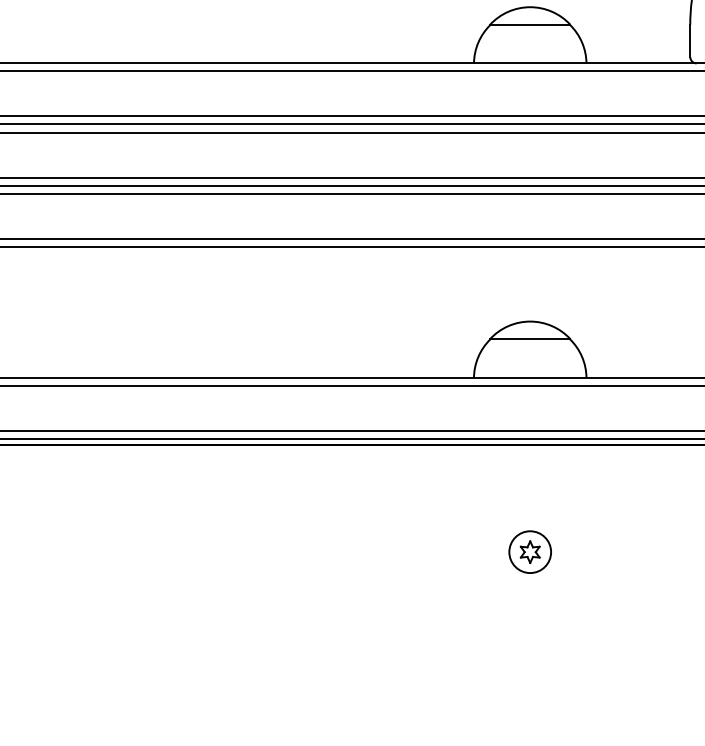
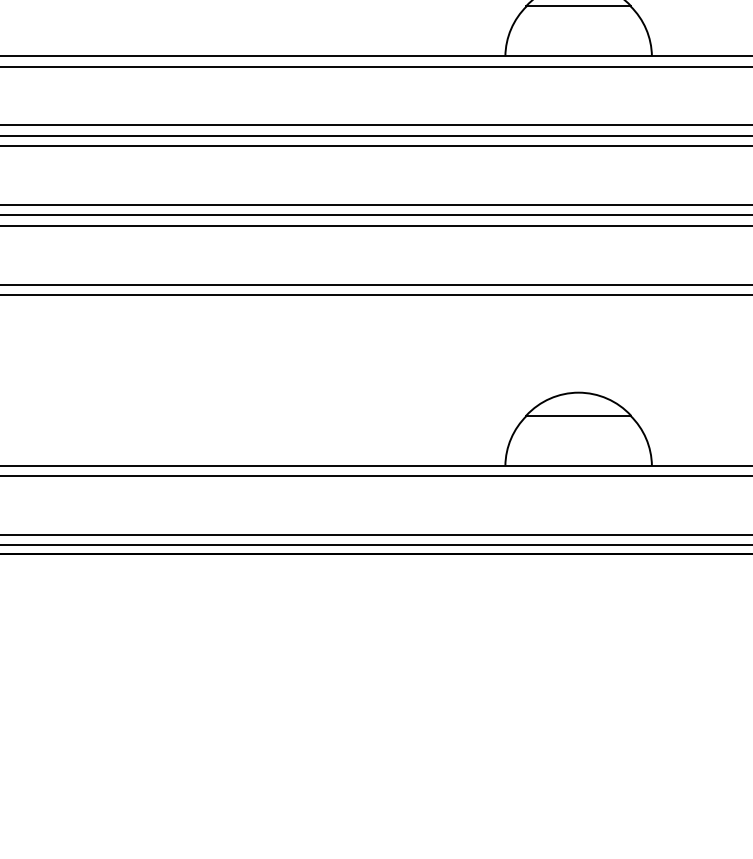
part: (529, 551) -> (577, 692), removed

